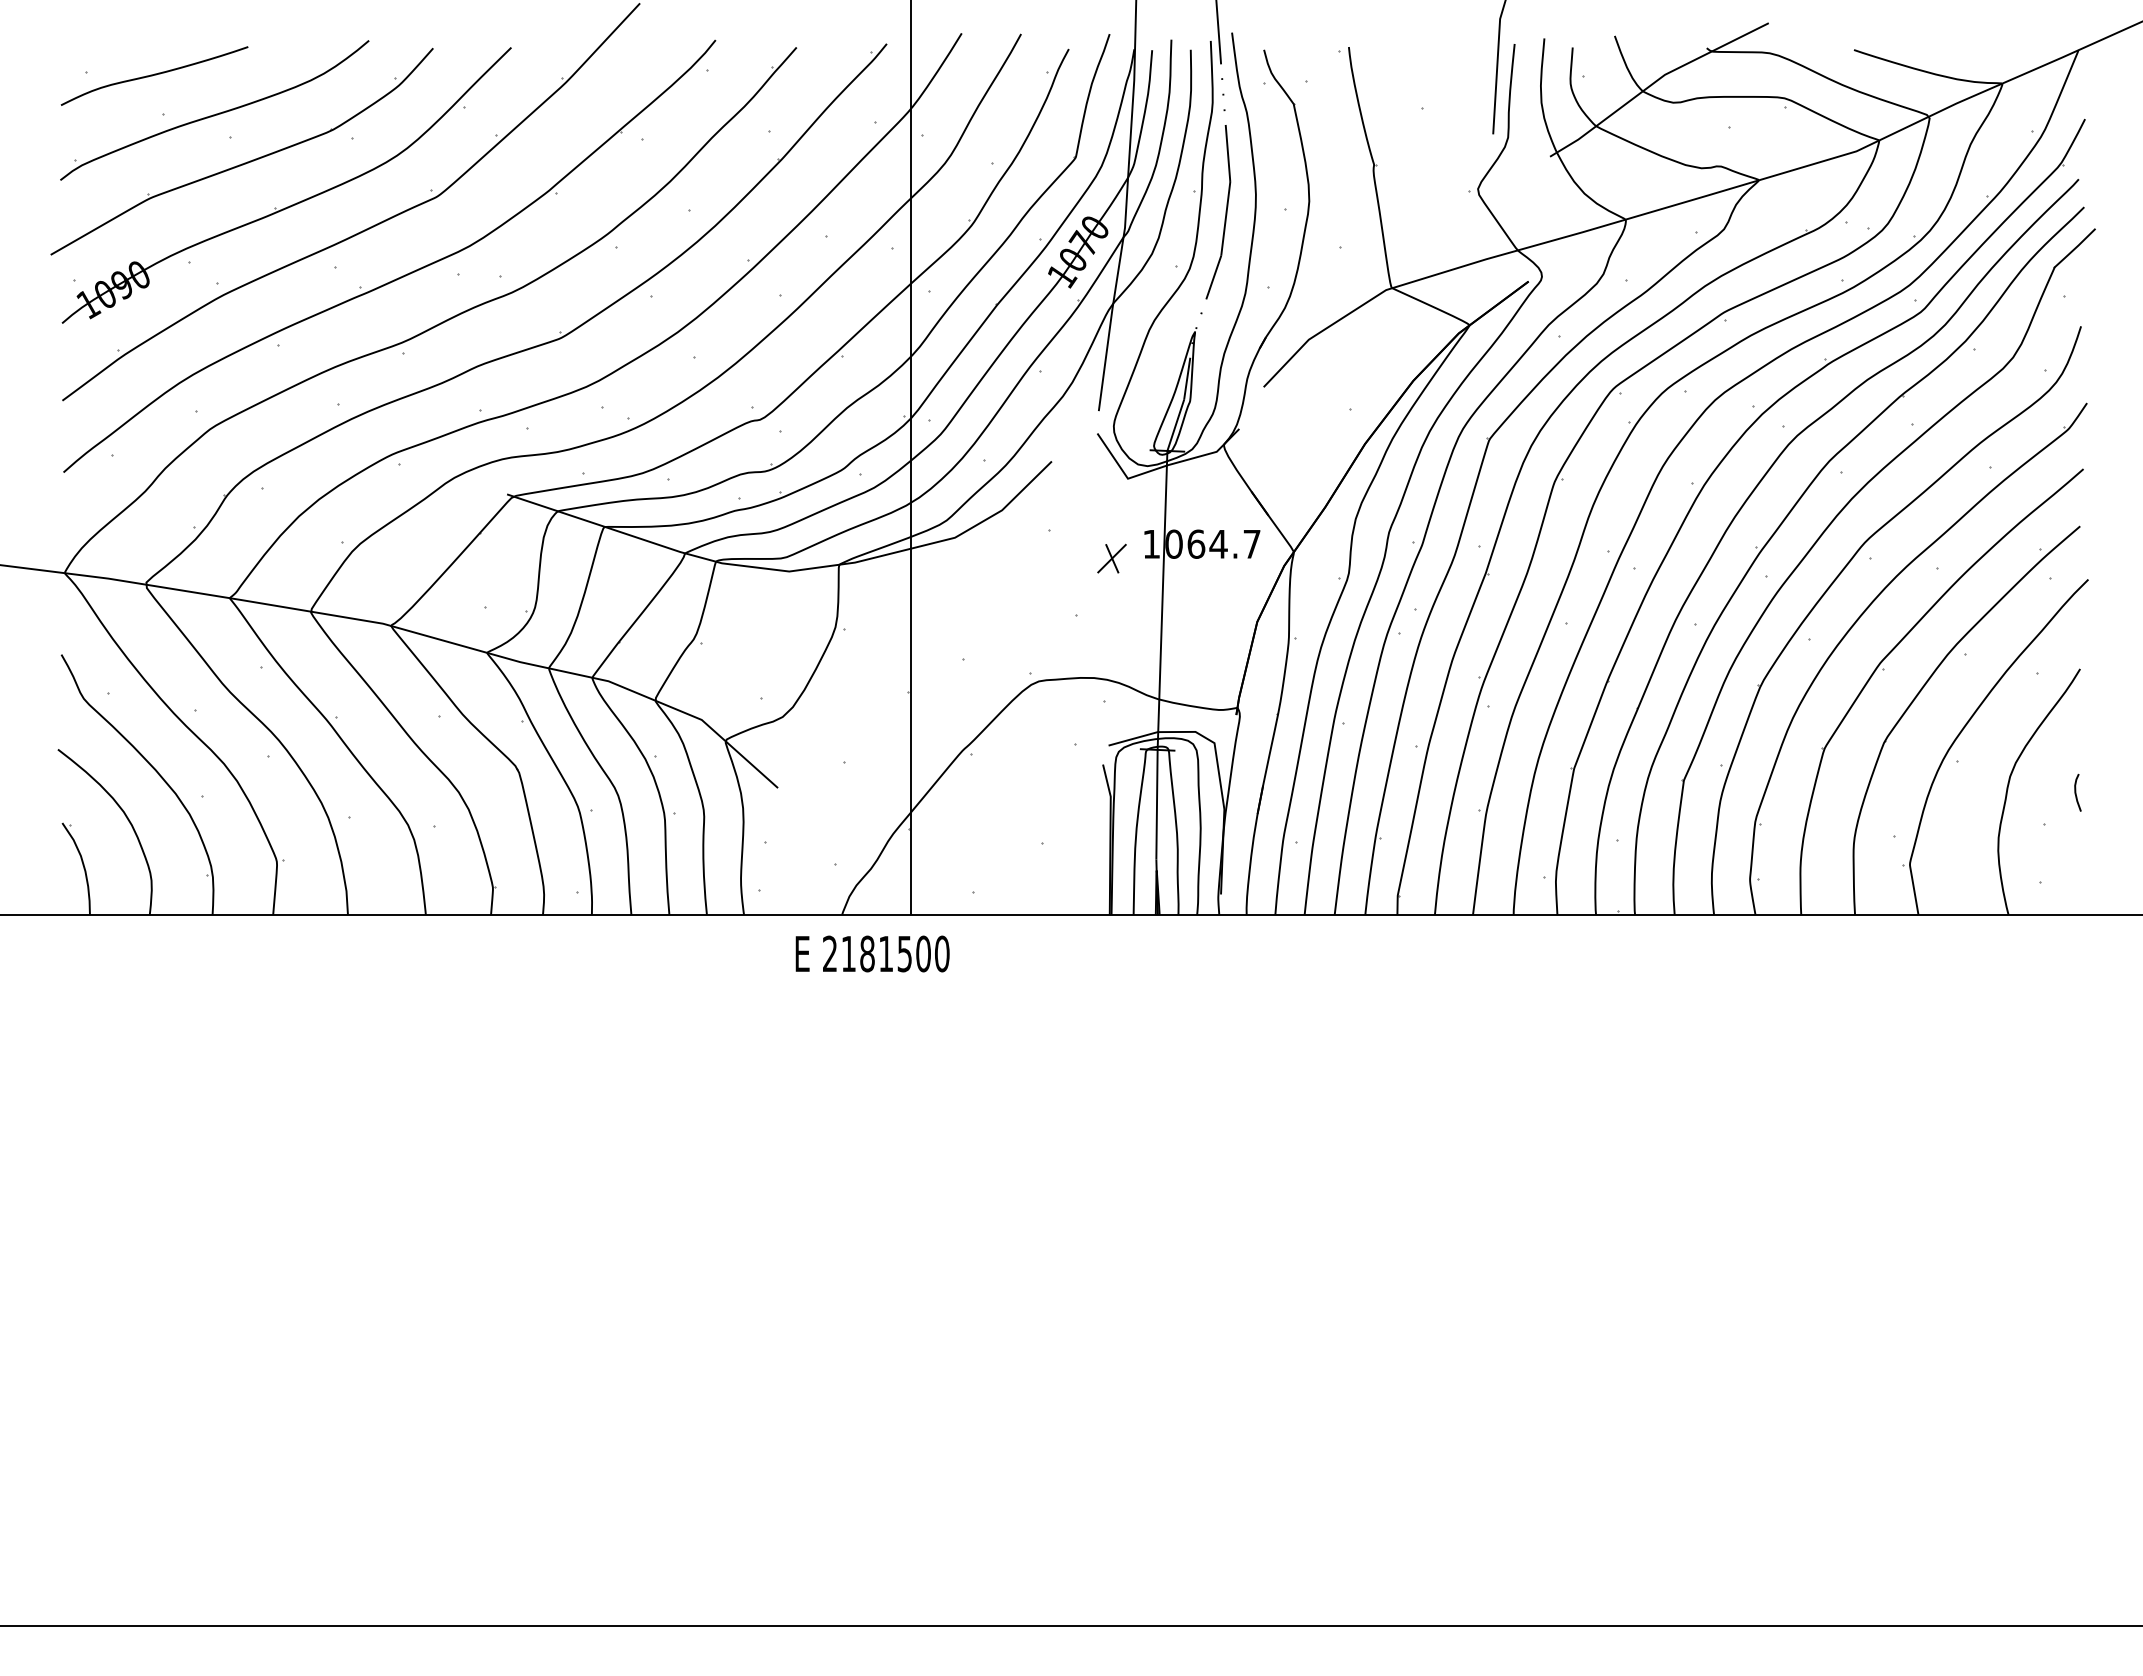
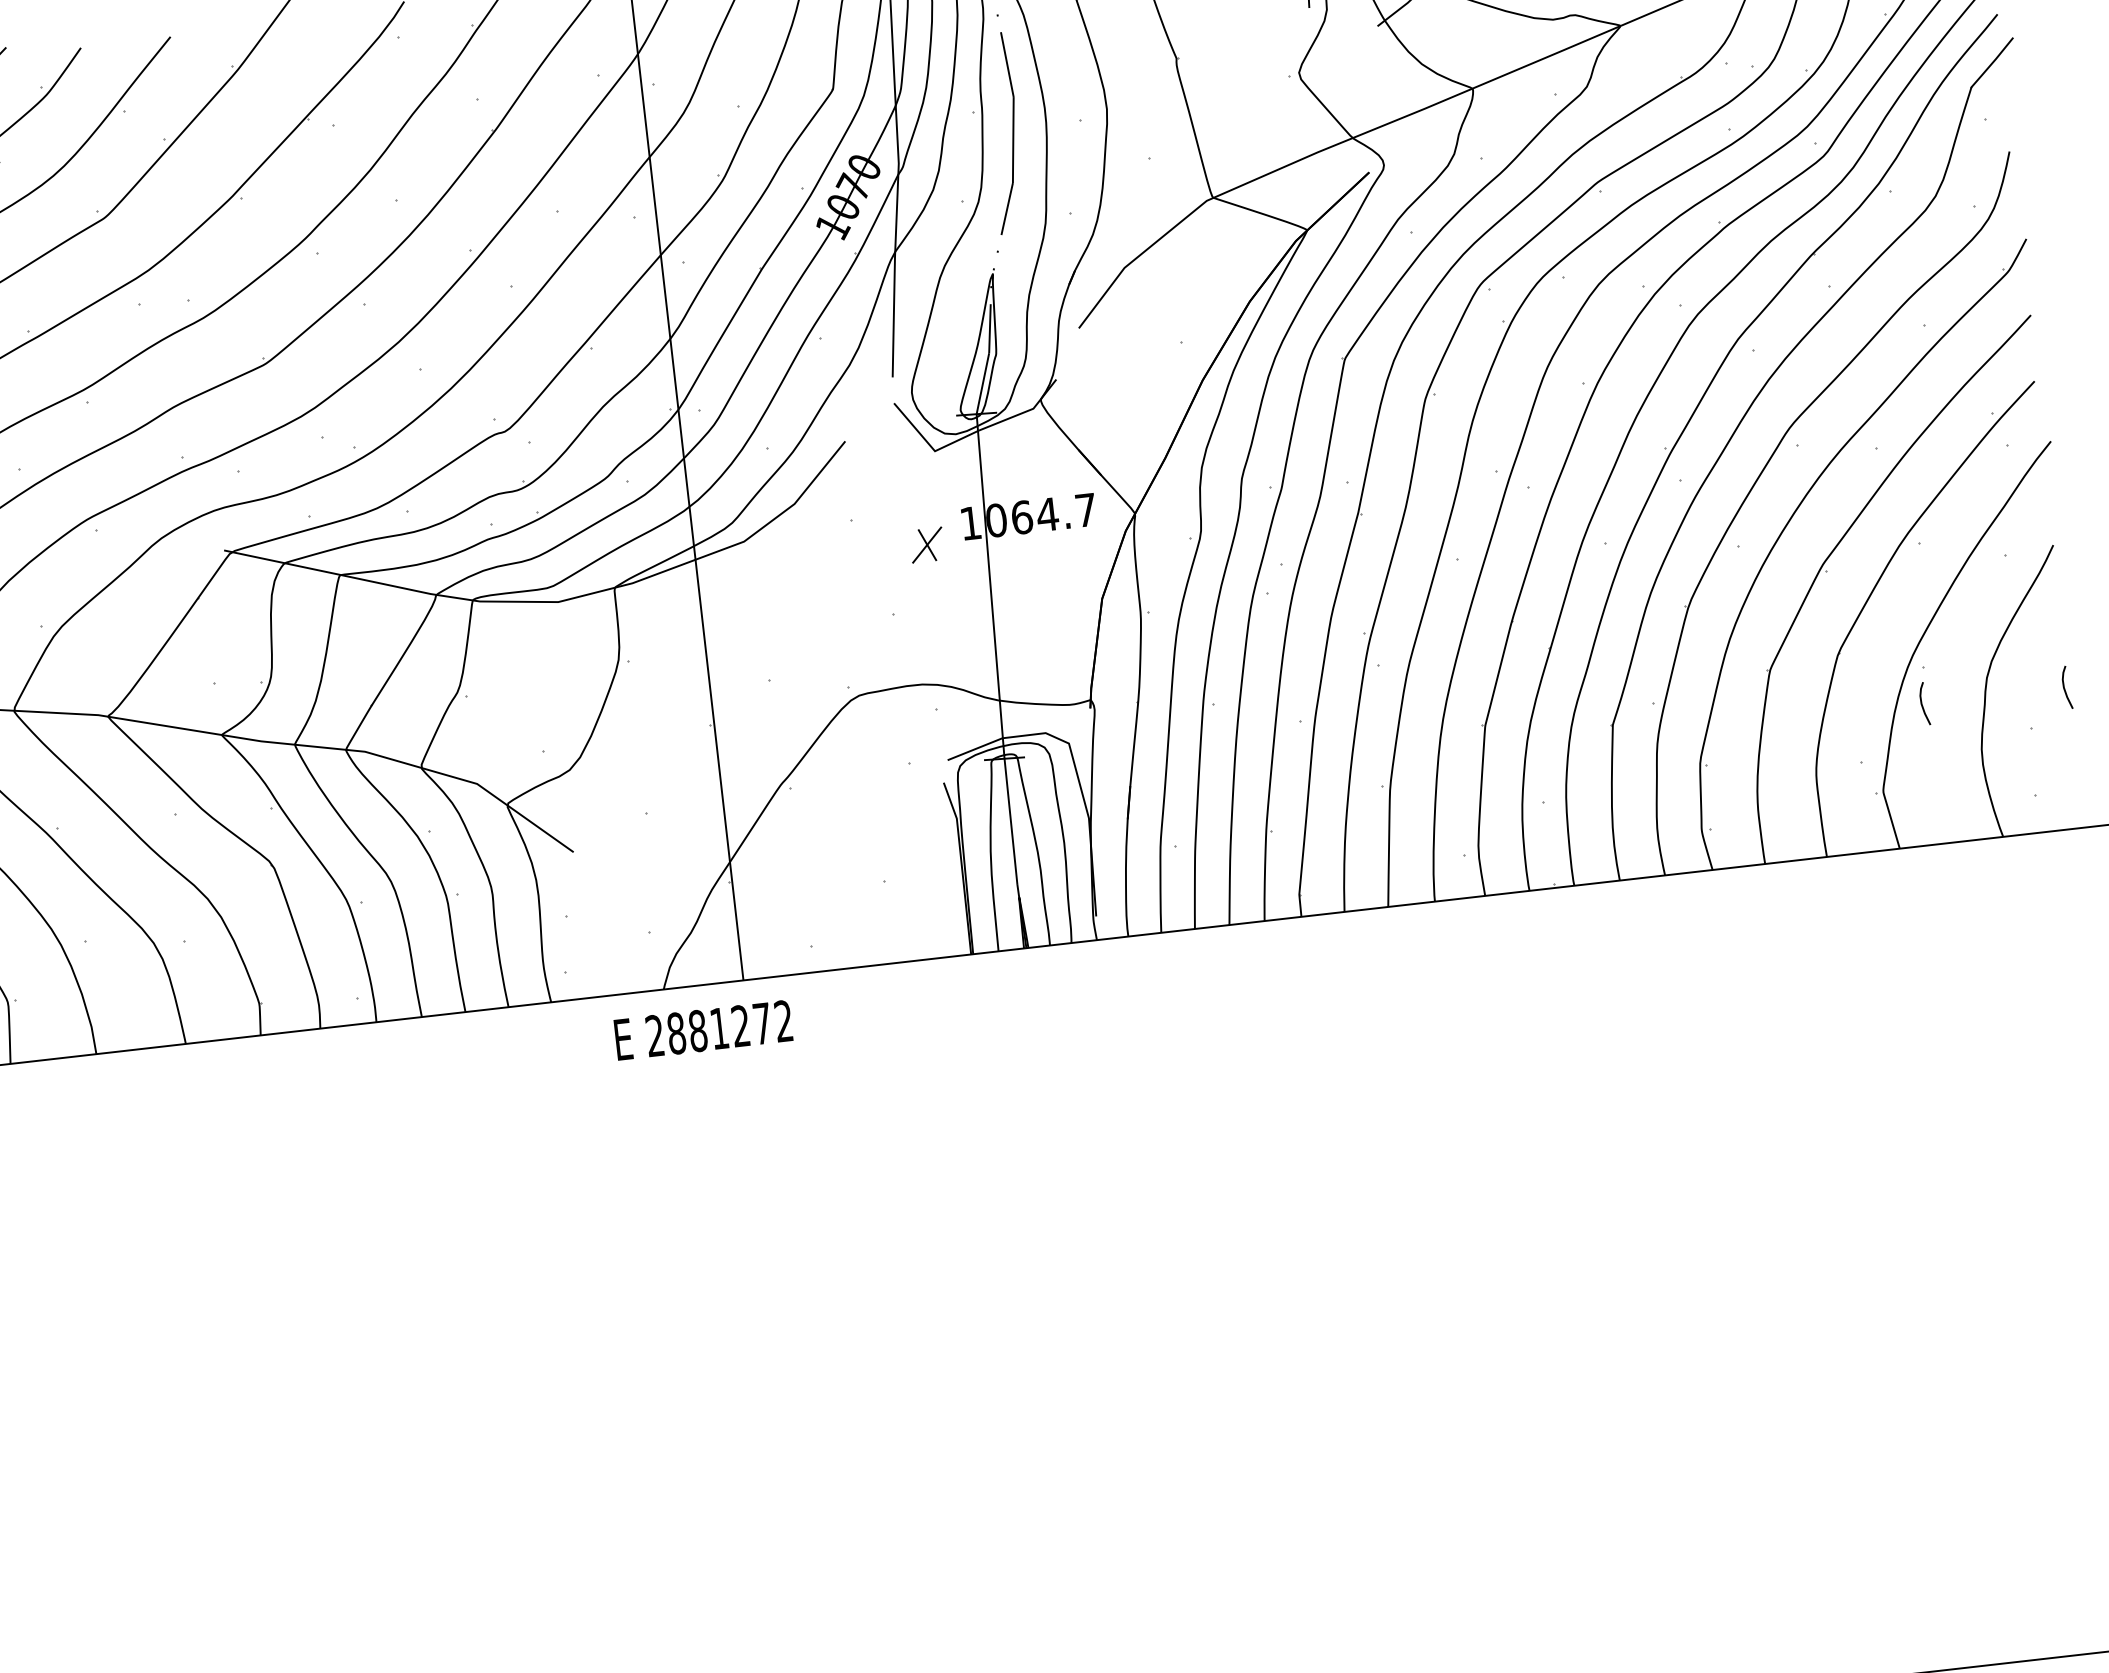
curve: (1952, 792) -> (1922, 703), added
text: (895, 953) -> (730, 1026), 2181500 -> 2881272

